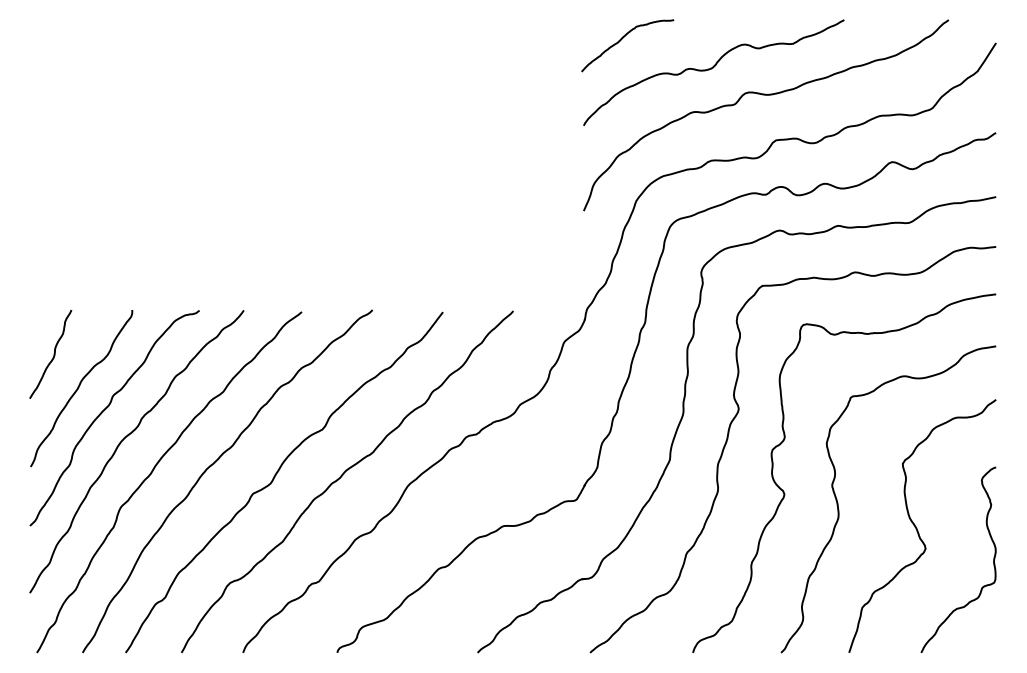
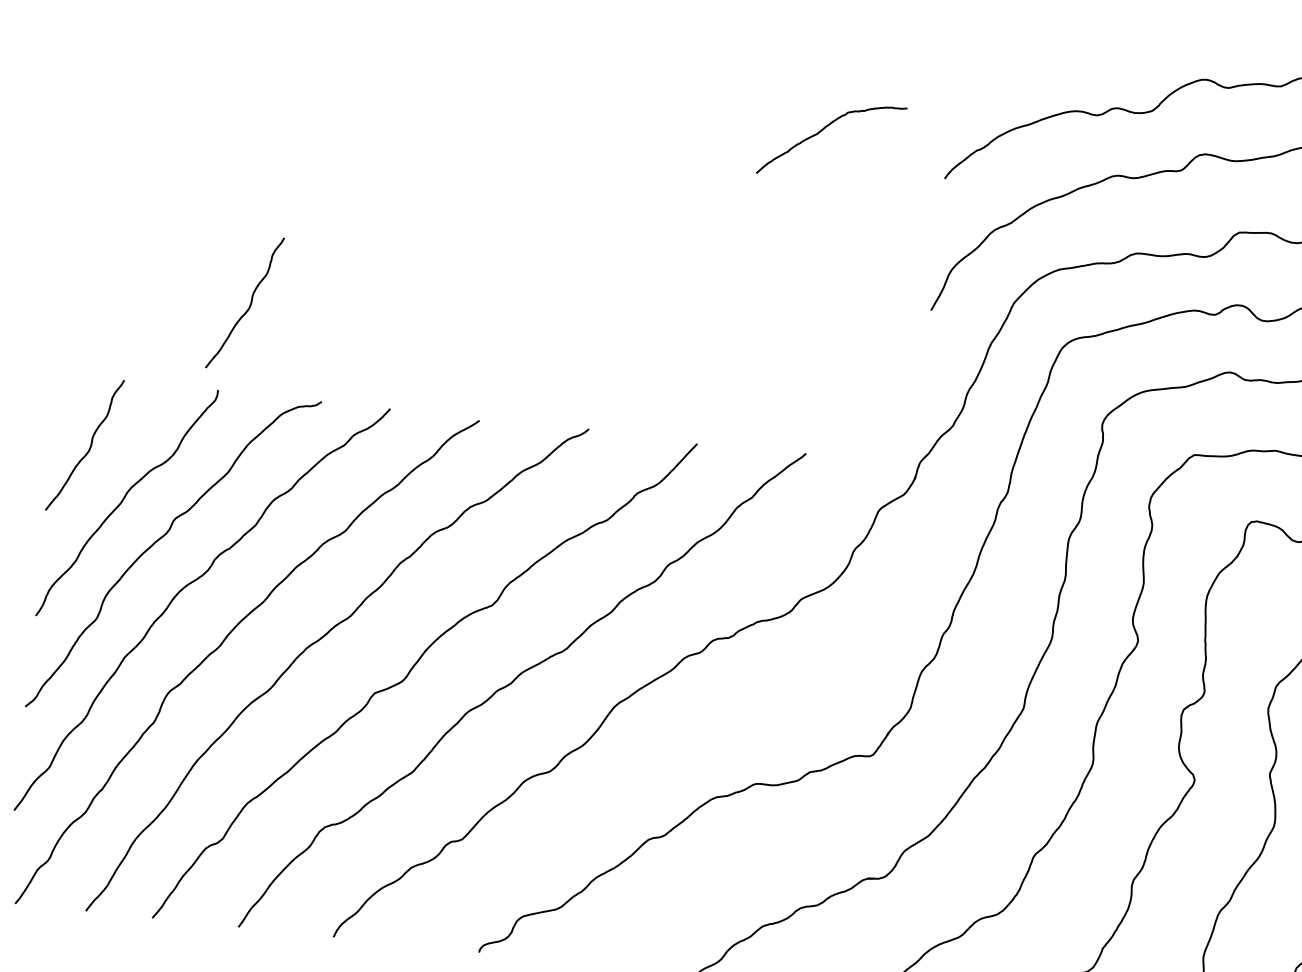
curve: (622, 39) -> (824, 129), moved
curve: (146, 251) -> (249, 302), added

